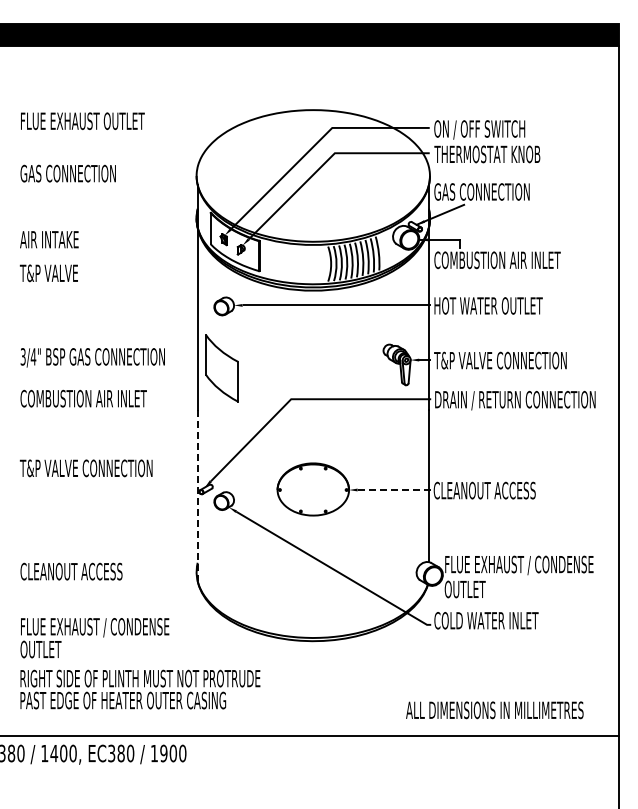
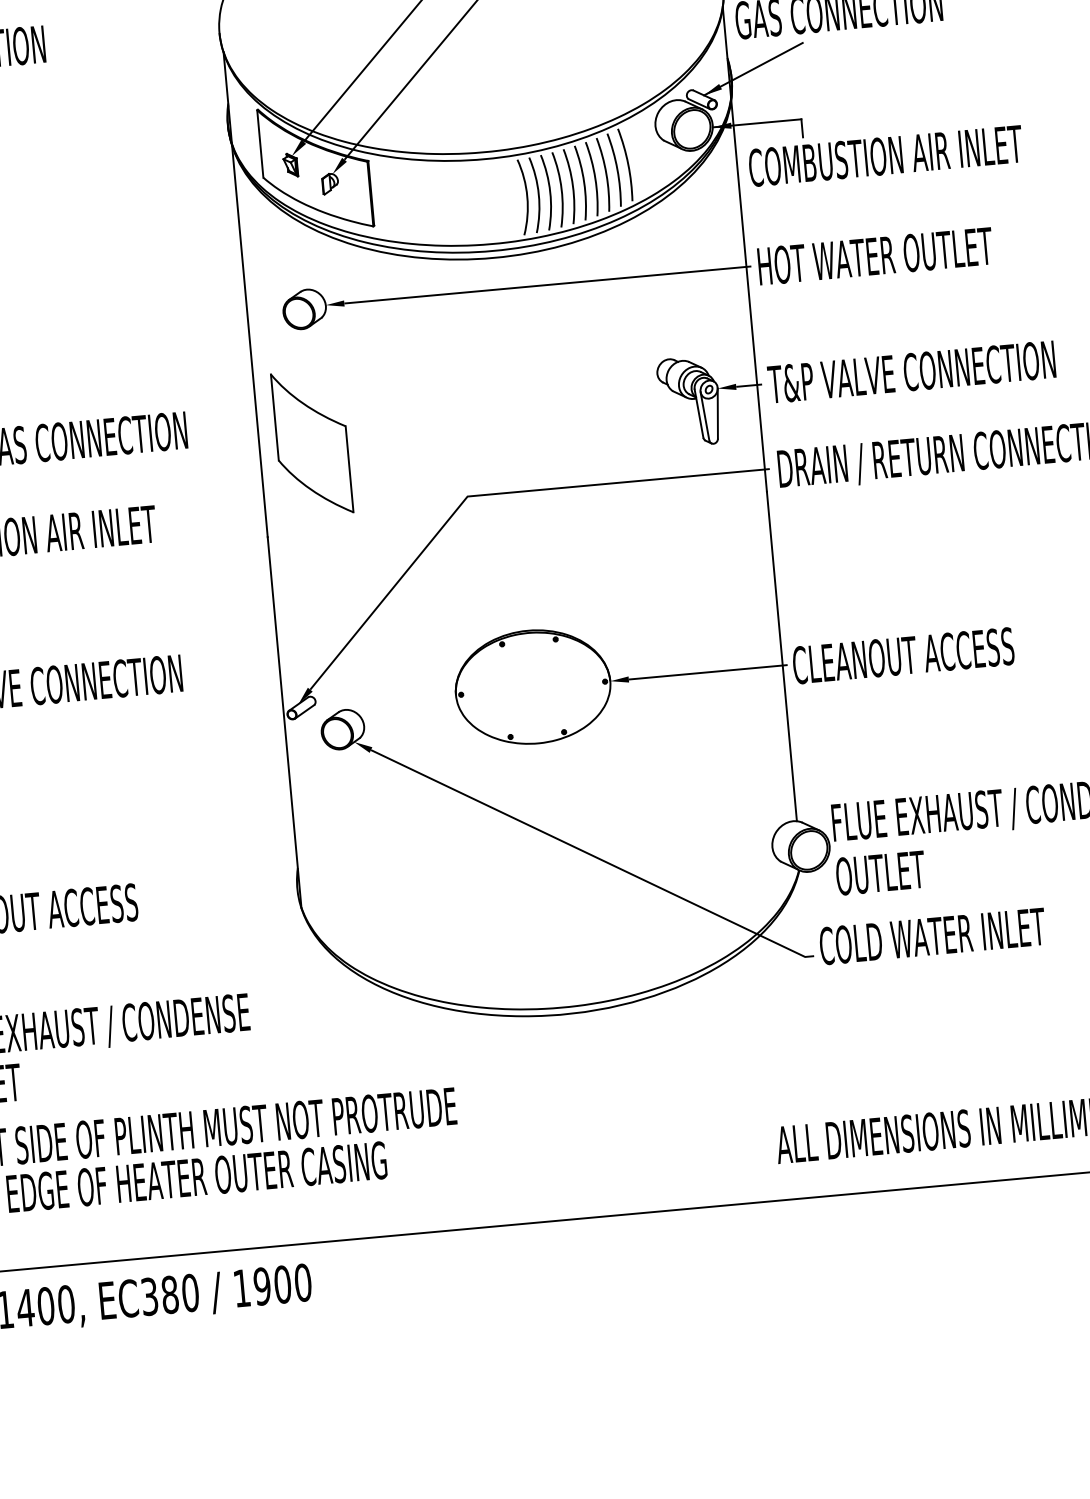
line: (394, 490) -> (708, 673), dashed -> solid
line: (197, 495) -> (284, 722), dashed -> solid

